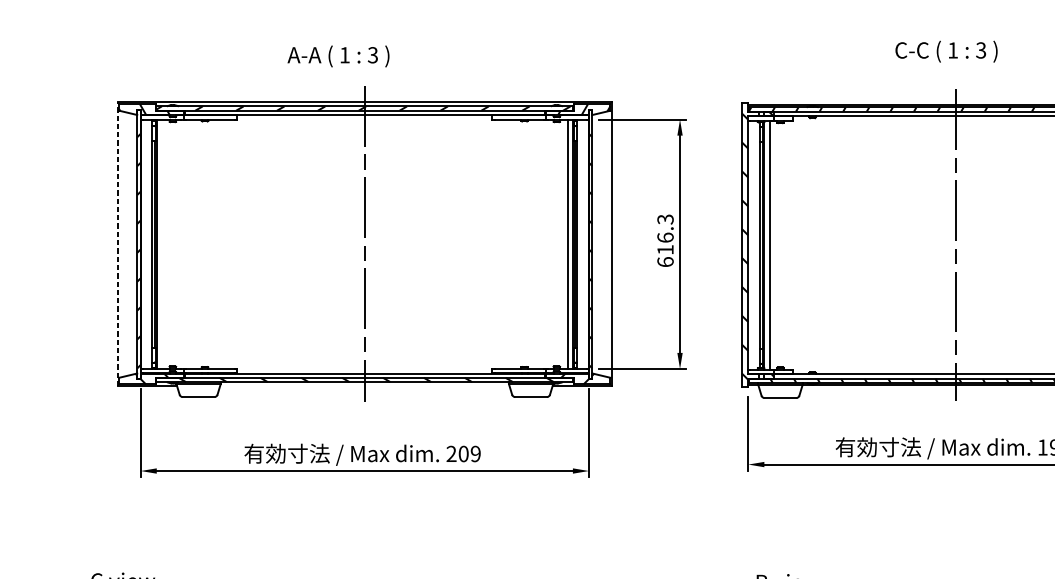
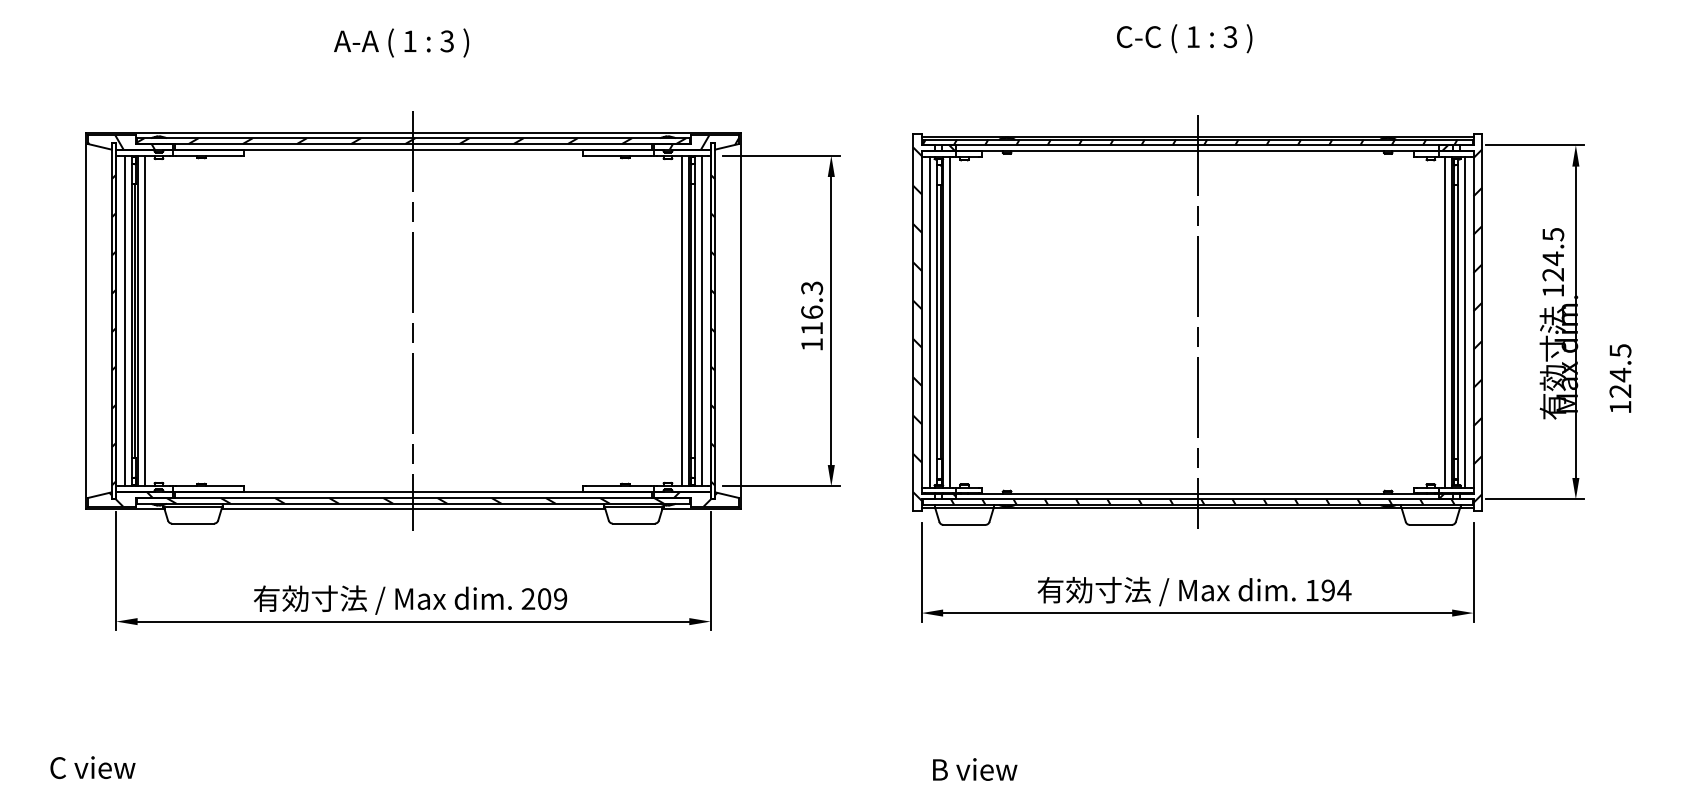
text: (946, 51) -> (1184, 38), moved
text: (338, 56) -> (401, 42), moved
line: (118, 243) -> (86, 320), dashed -> solid
line: (146, 243) -> (124, 320), added
line: (161, 243) -> (144, 320), added
line: (582, 243) -> (702, 320), added
line: (754, 244) -> (930, 321), added
text: (665, 261) -> (812, 344), 616.3 -> 116.3
line: (364, 386) -> (413, 509), added

